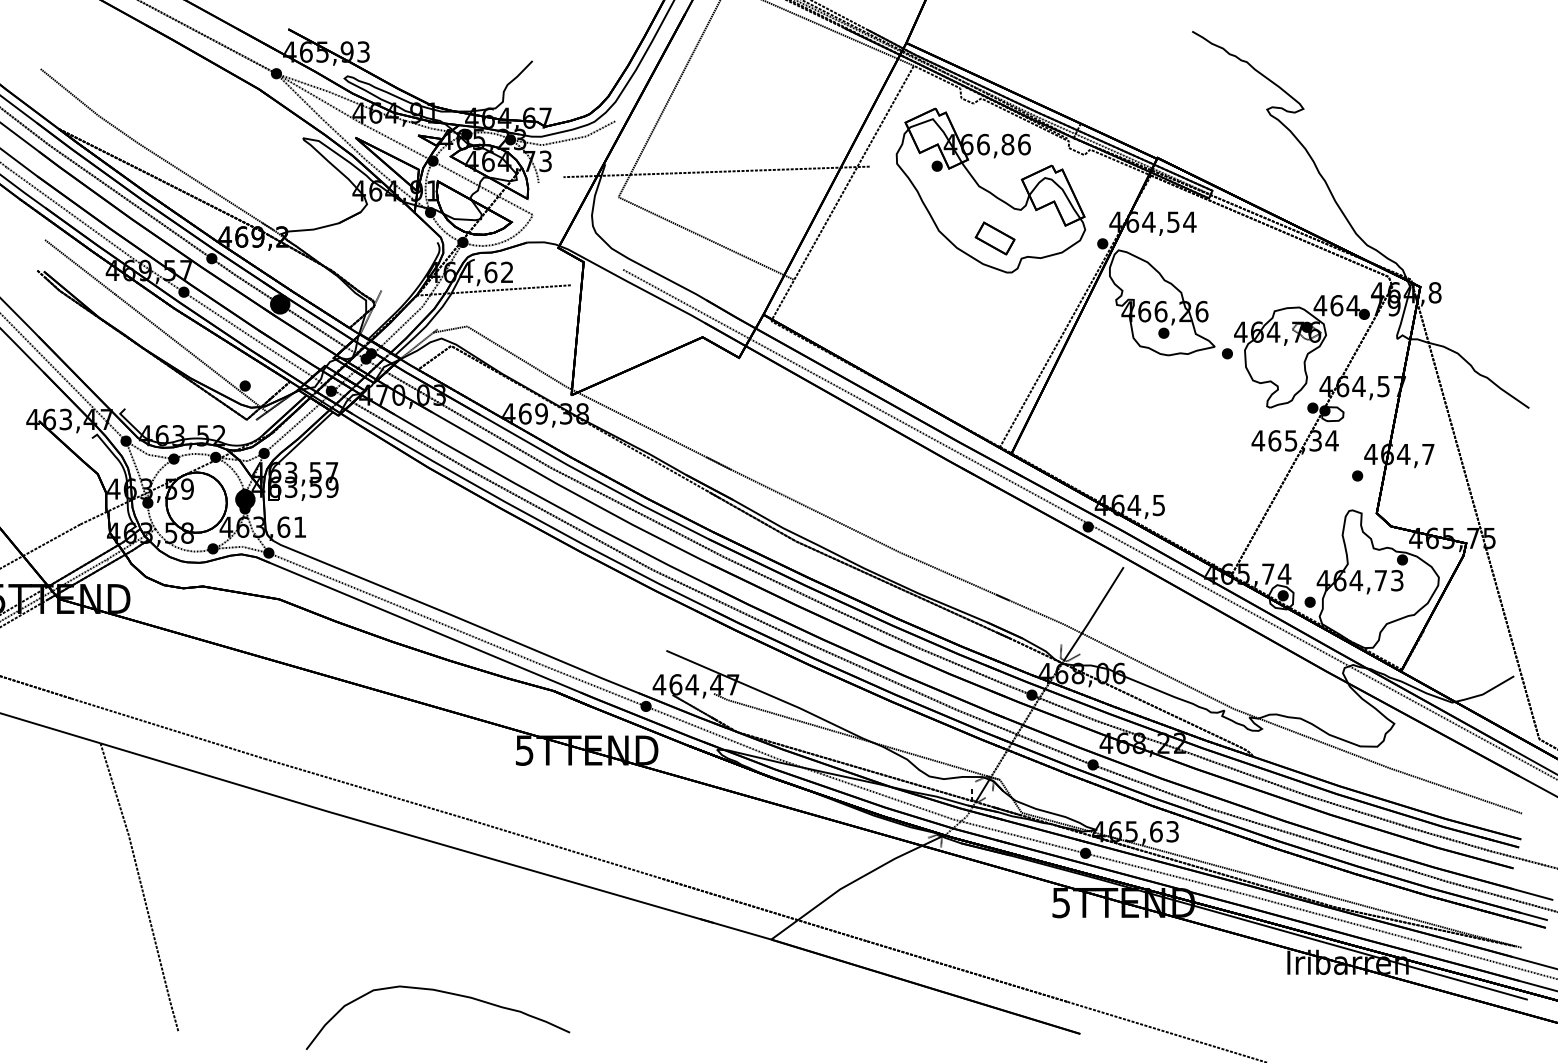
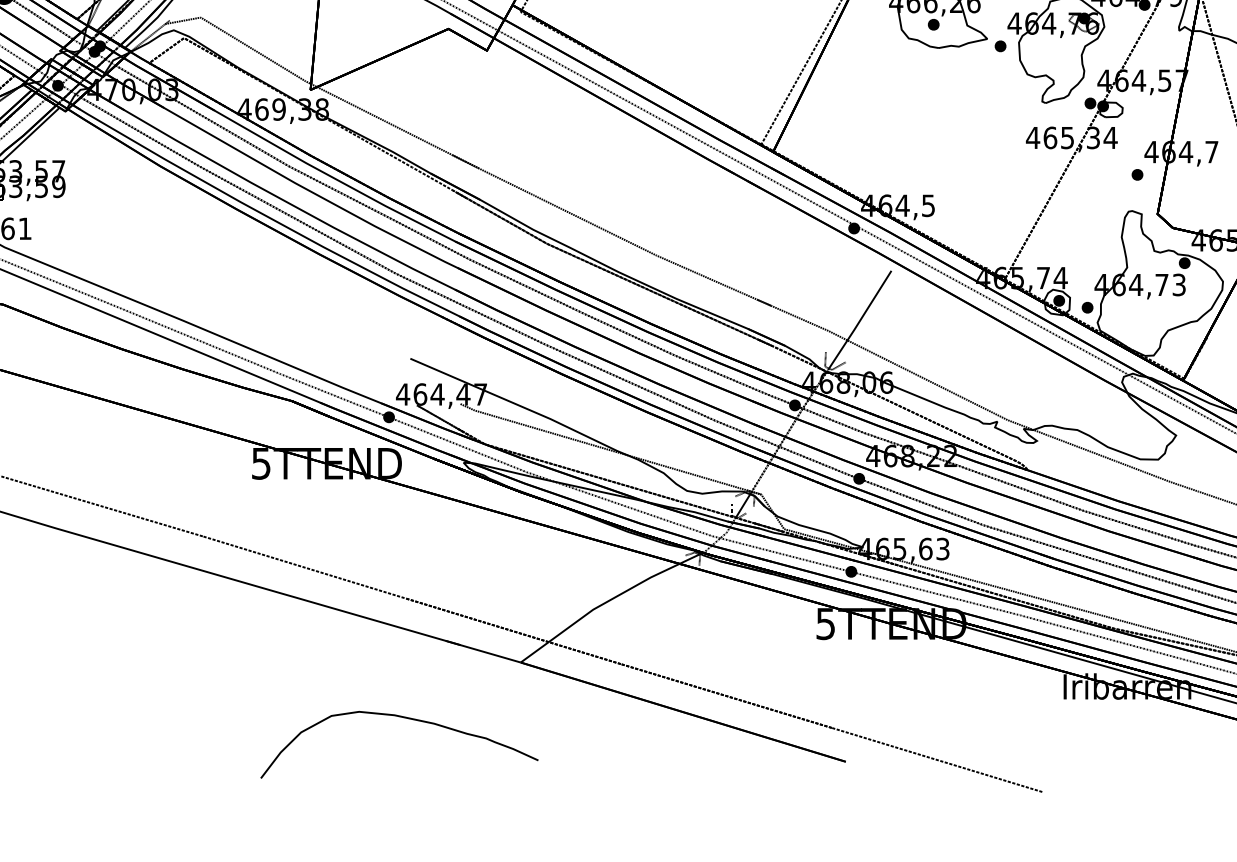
curve: (440, 992) -> (402, 718), moved

